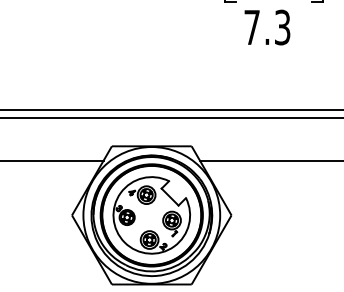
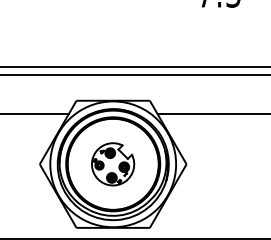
part: (151, 215) -> (112, 164), size x0.6

